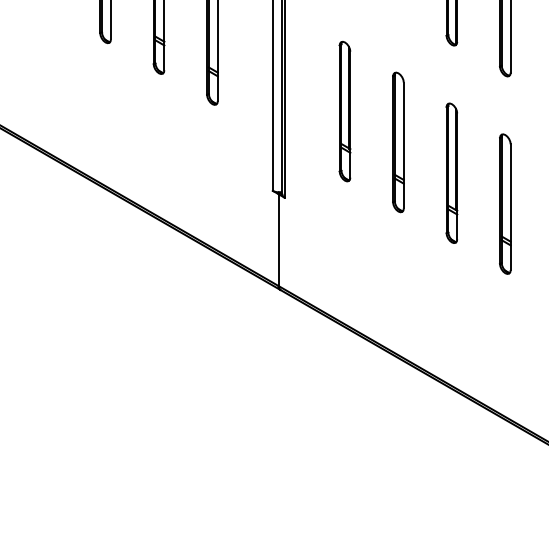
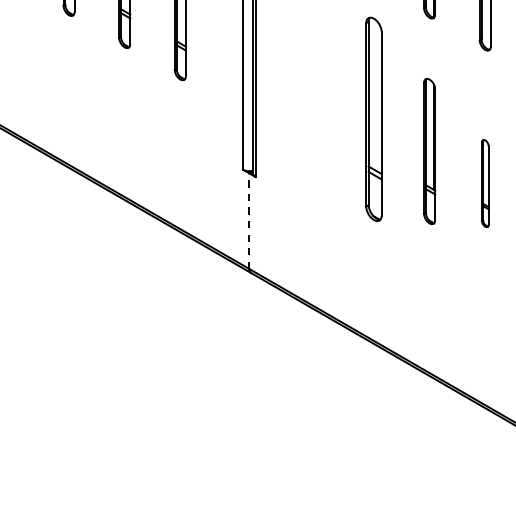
part: (344, 111) -> (317, 87), removed
part: (398, 142) -> (374, 119), size x1.4
part: (505, 203) -> (485, 182), size x0.6
line: (278, 240) -> (249, 221), solid -> dashed

